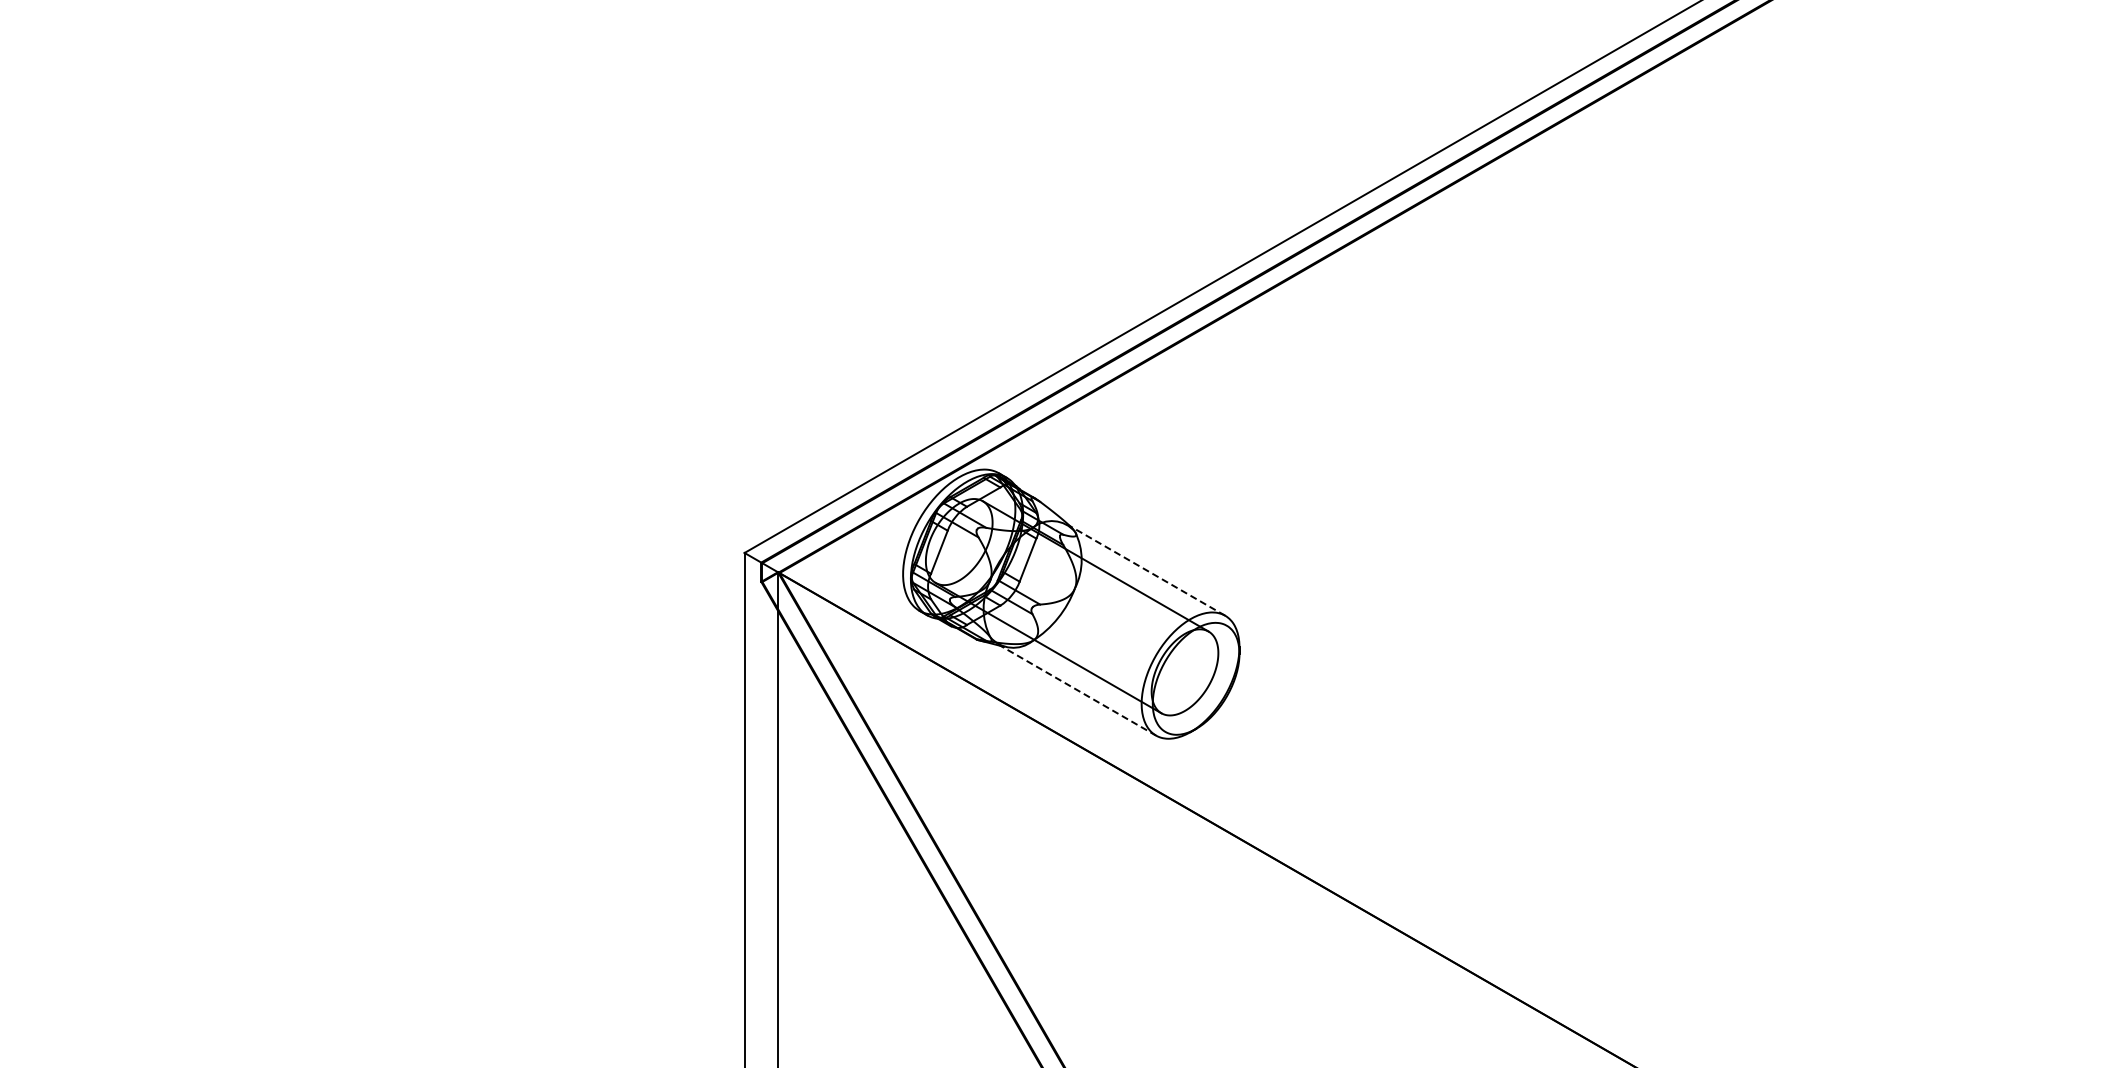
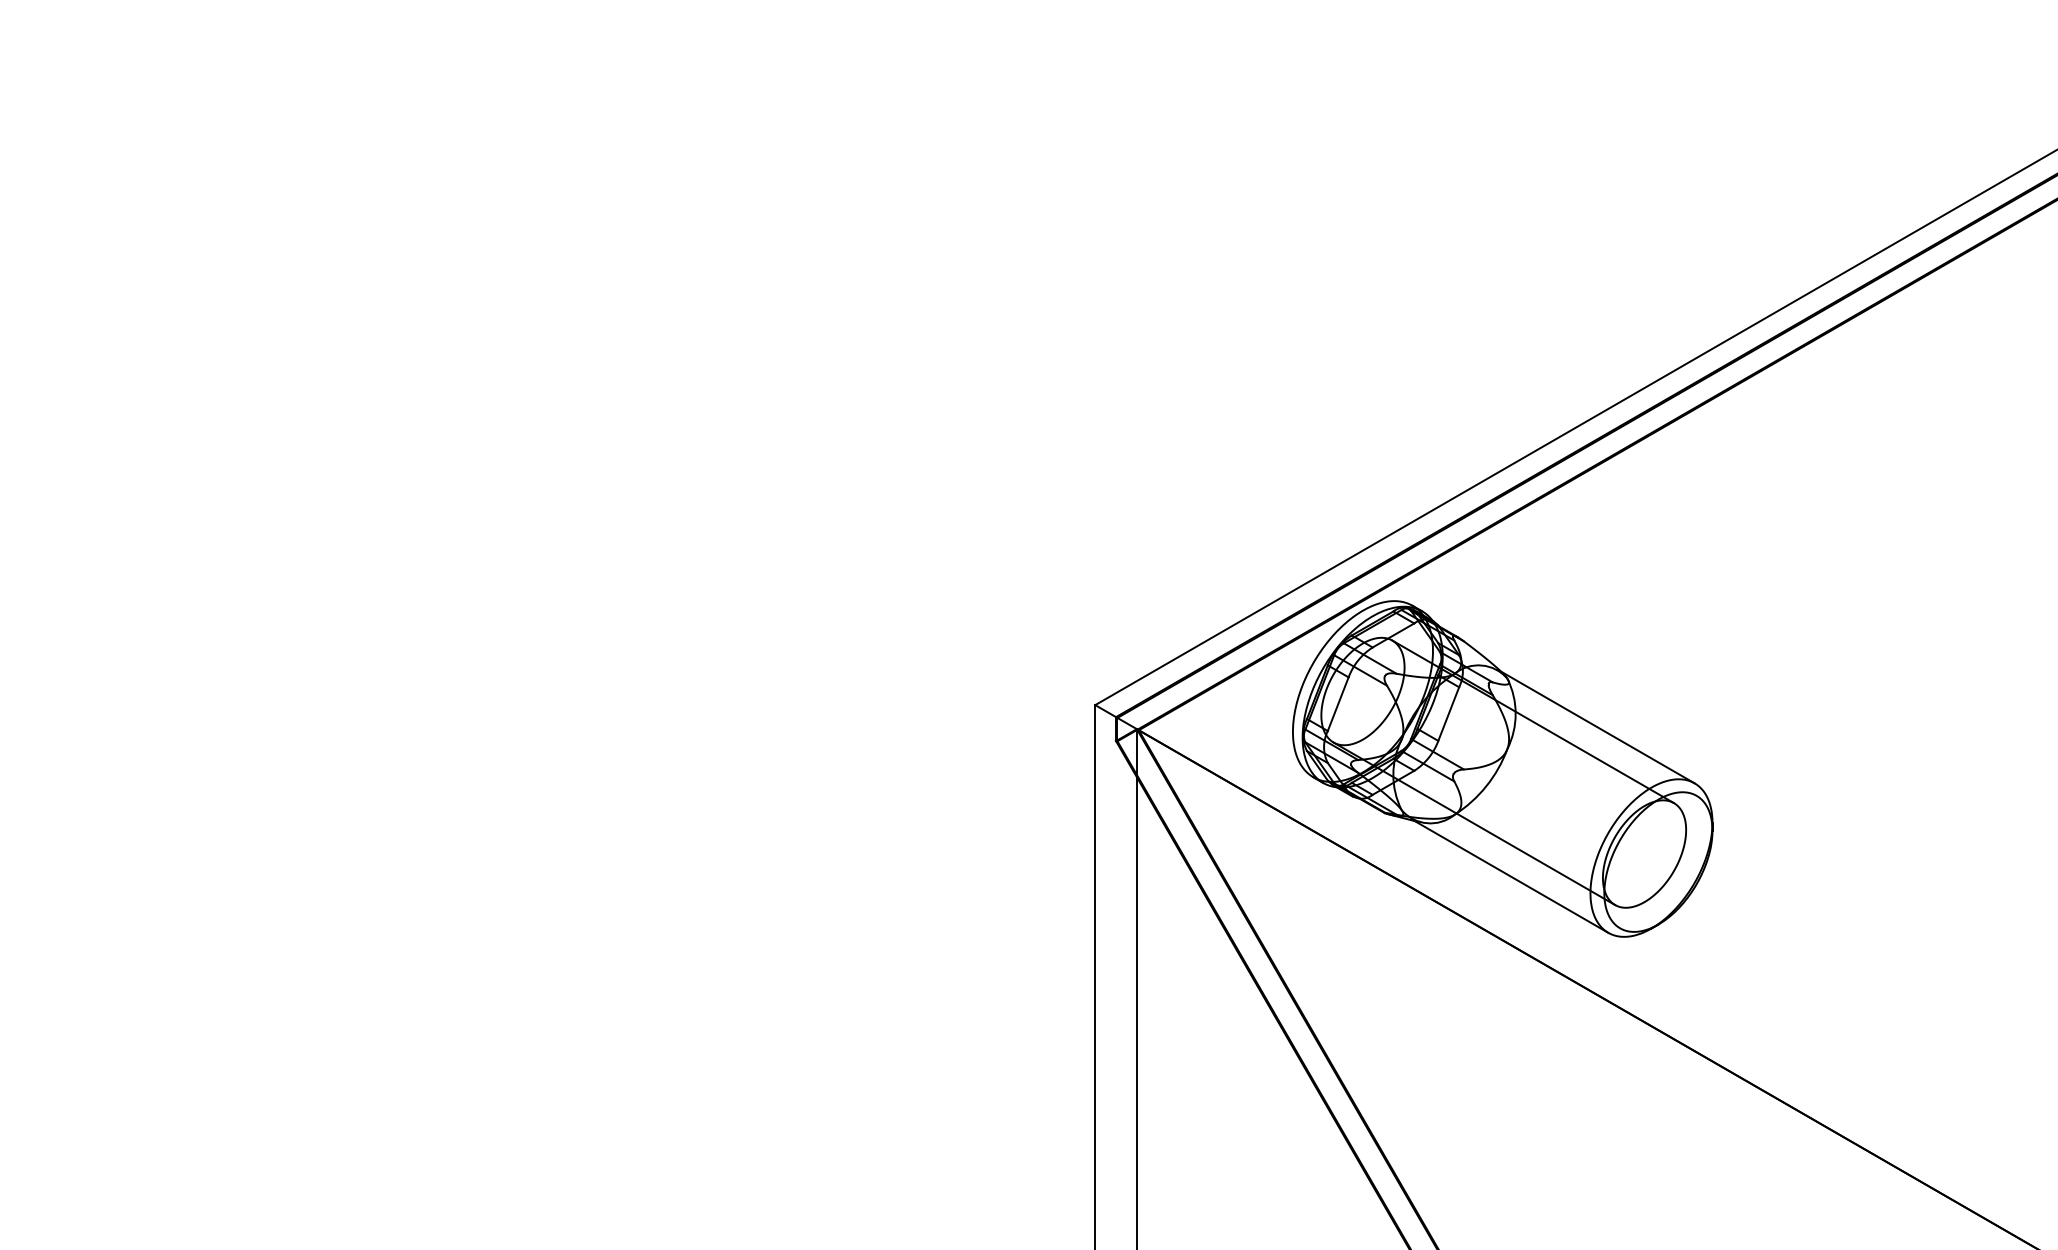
line: (1145, 569) -> (1595, 725), dashed -> solid
line: (1077, 690) -> (1510, 876), dashed -> solid

